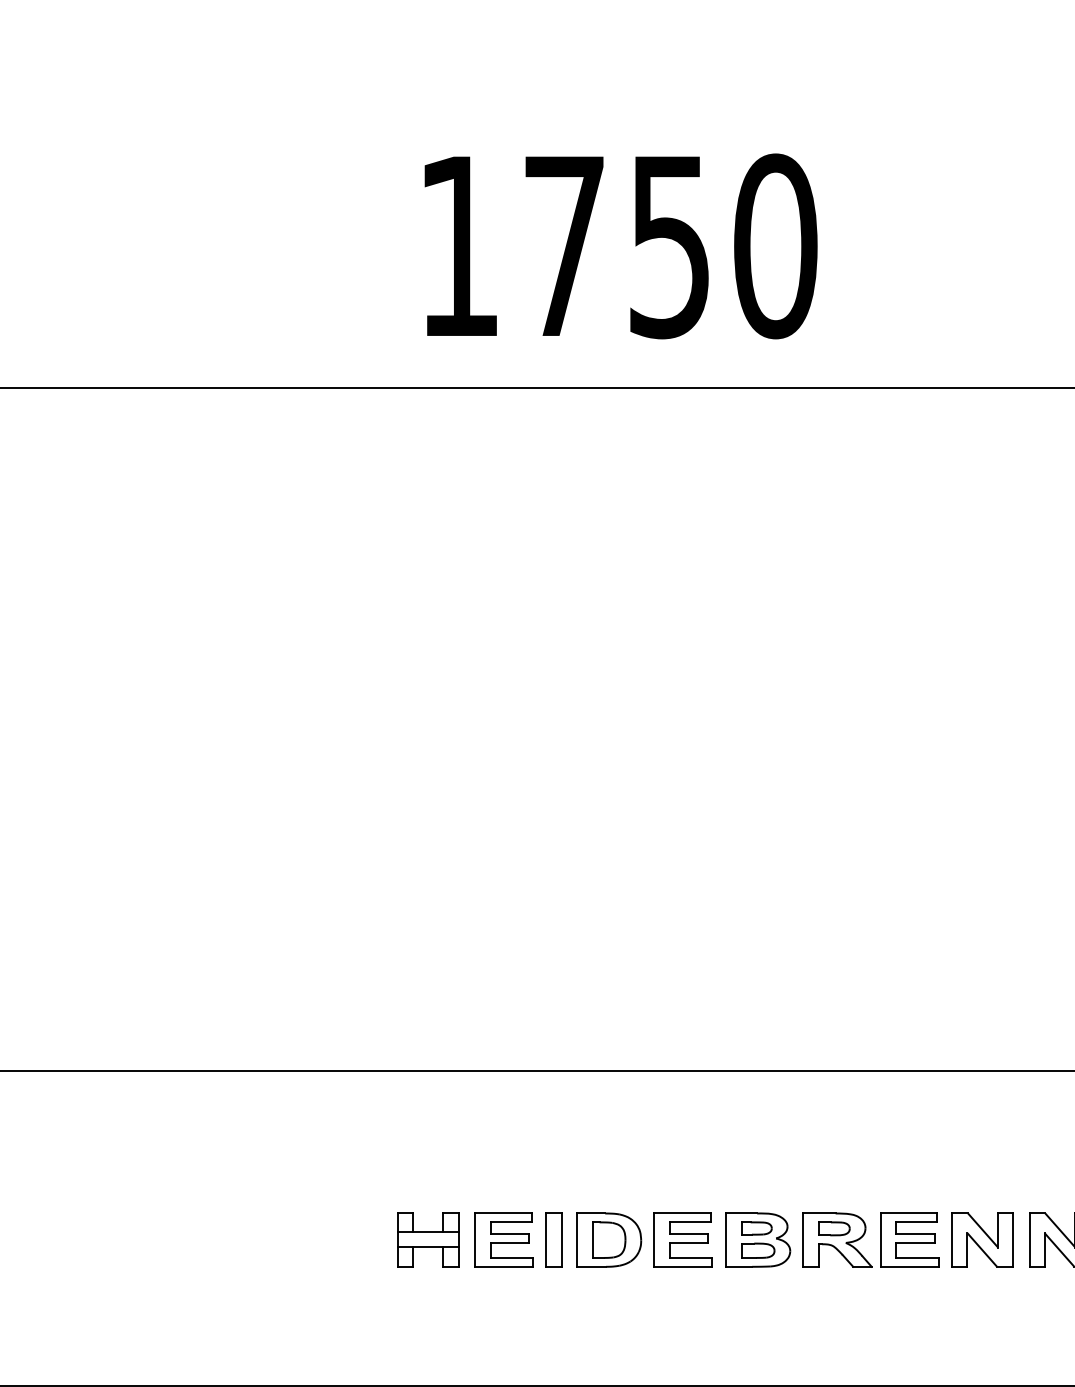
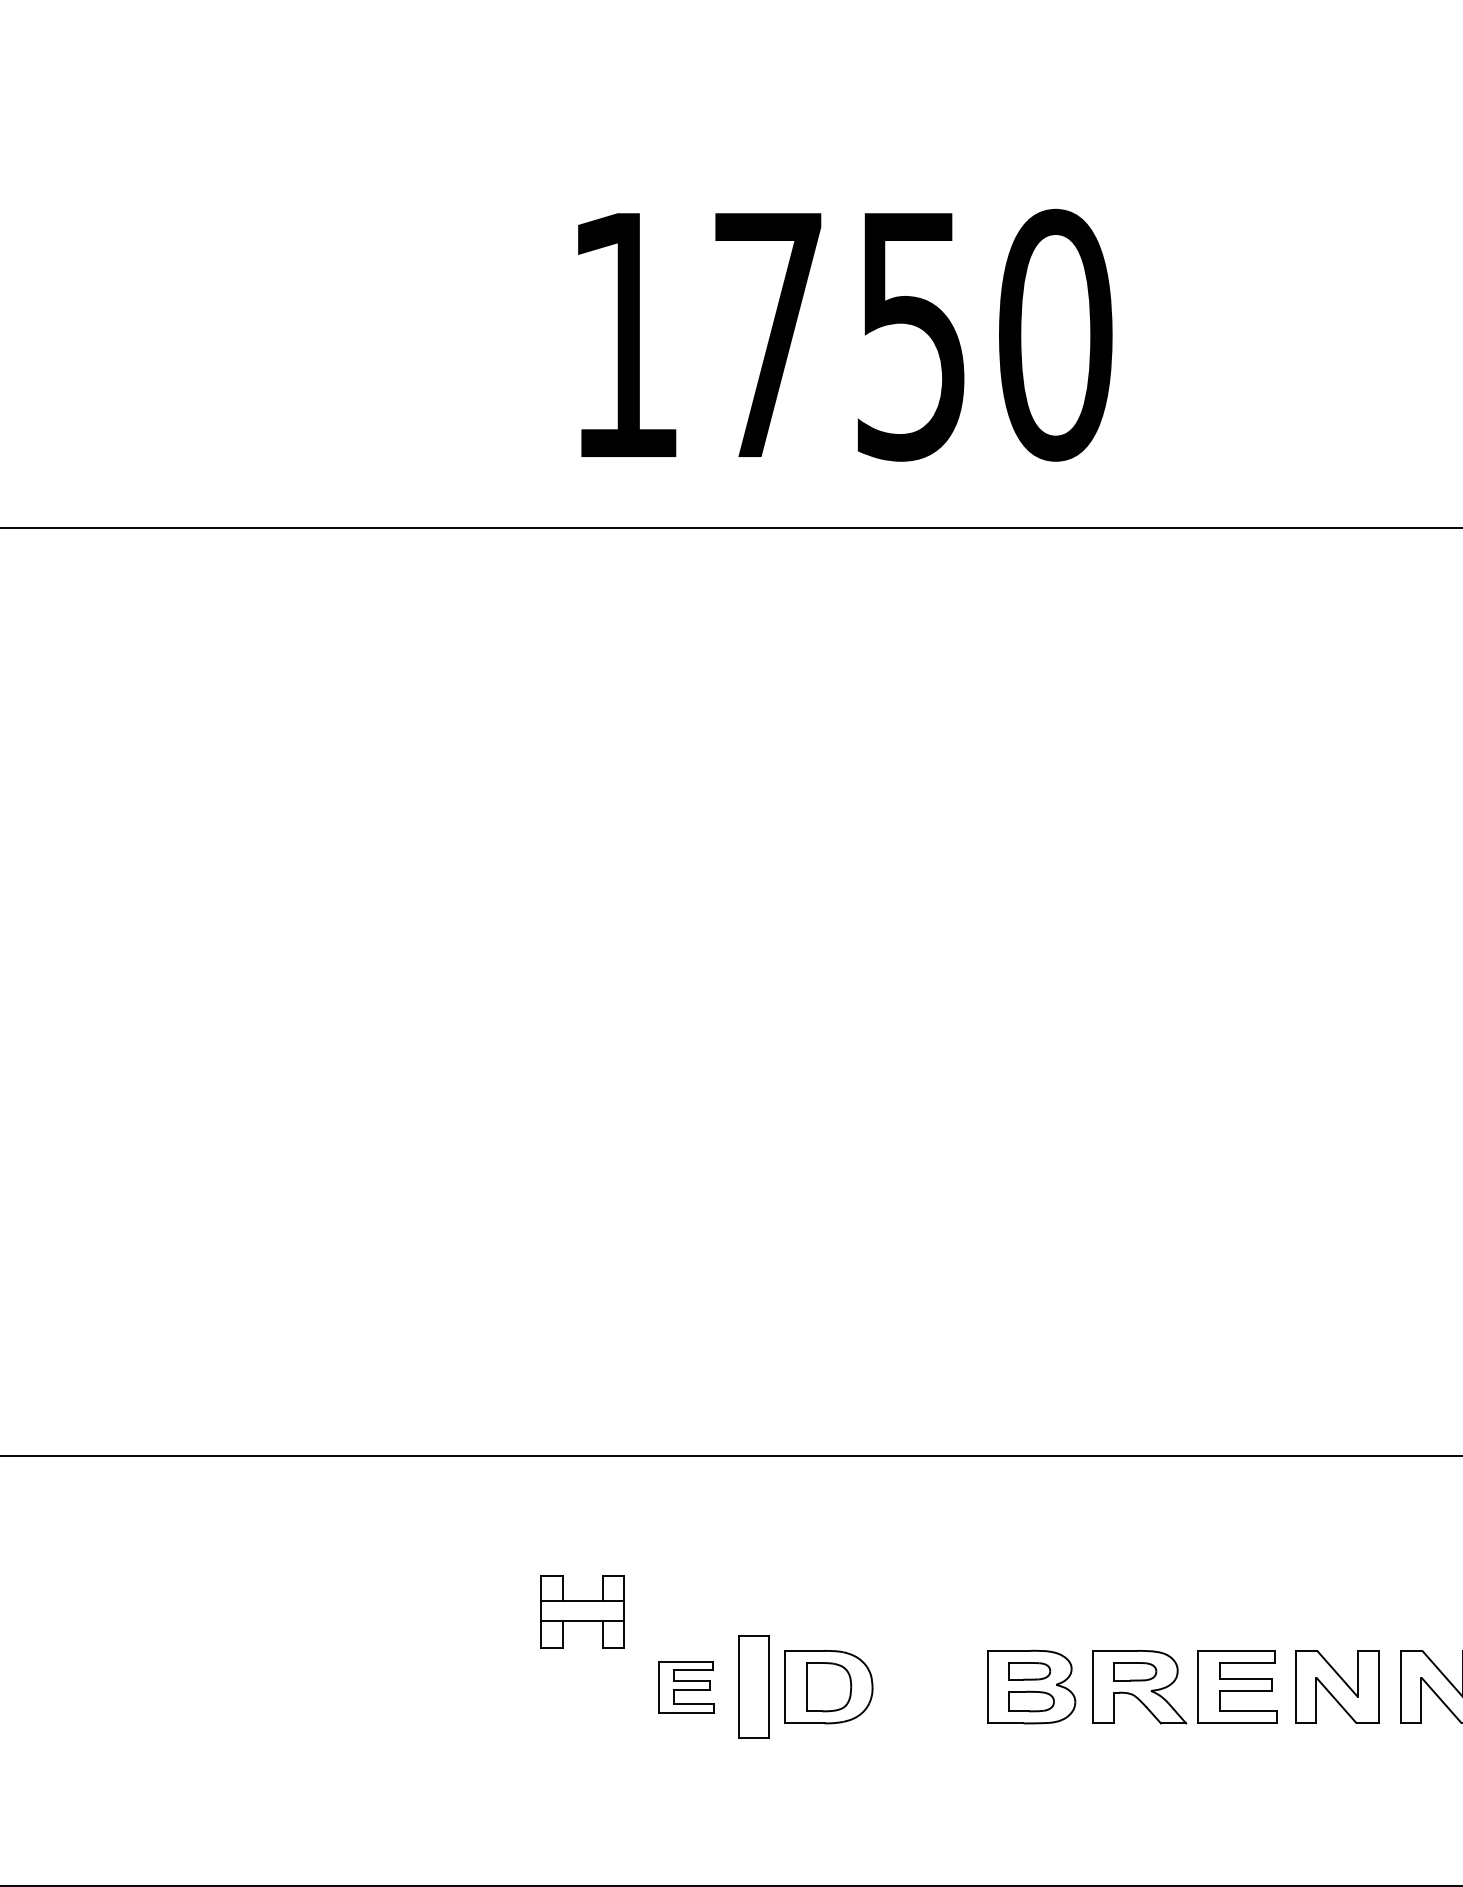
part: (427, 1239) -> (582, 1611), moved
part: (504, 1239) -> (686, 1686), size x0.7
part: (553, 1239) -> (753, 1686), size x1.4
part: (683, 1239) -> (929, 1686), removed

